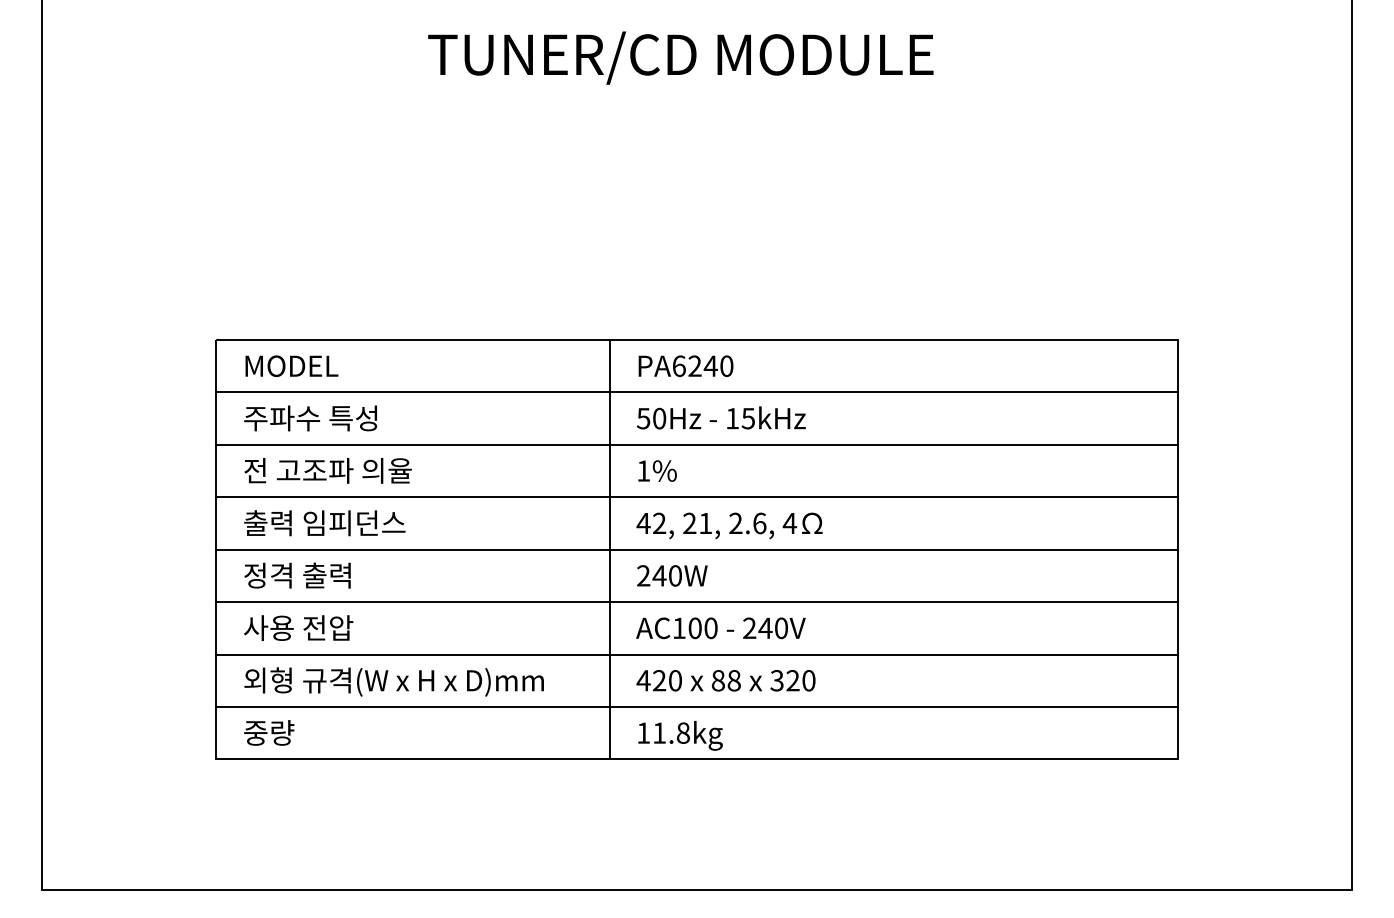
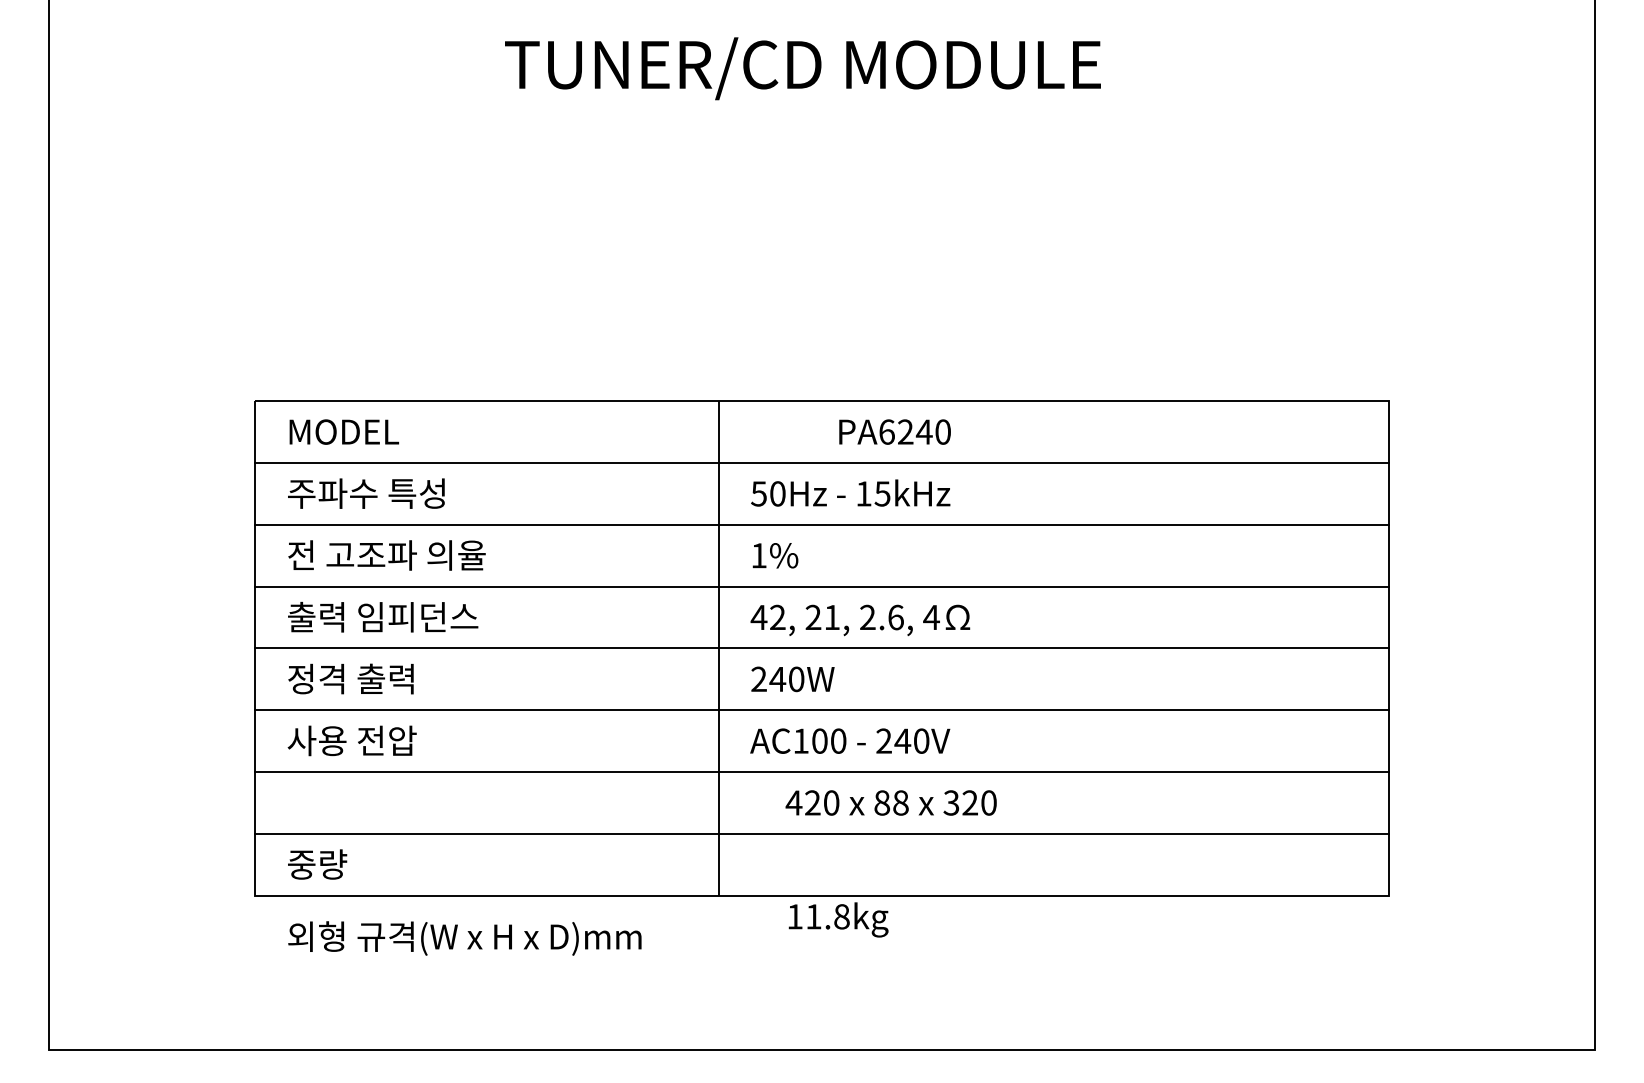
text: (685, 365) -> (894, 431), moved
text: (725, 680) -> (890, 802), moved
text: (393, 682) -> (464, 938), moved
text: (680, 735) -> (838, 919), moved

